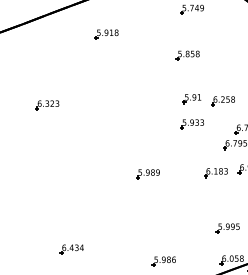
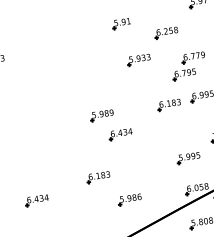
part: (191, 99) -> (121, 24), moved
part: (163, 195) -> (120, 134), added
part: (135, 235) -> (98, 178), added

